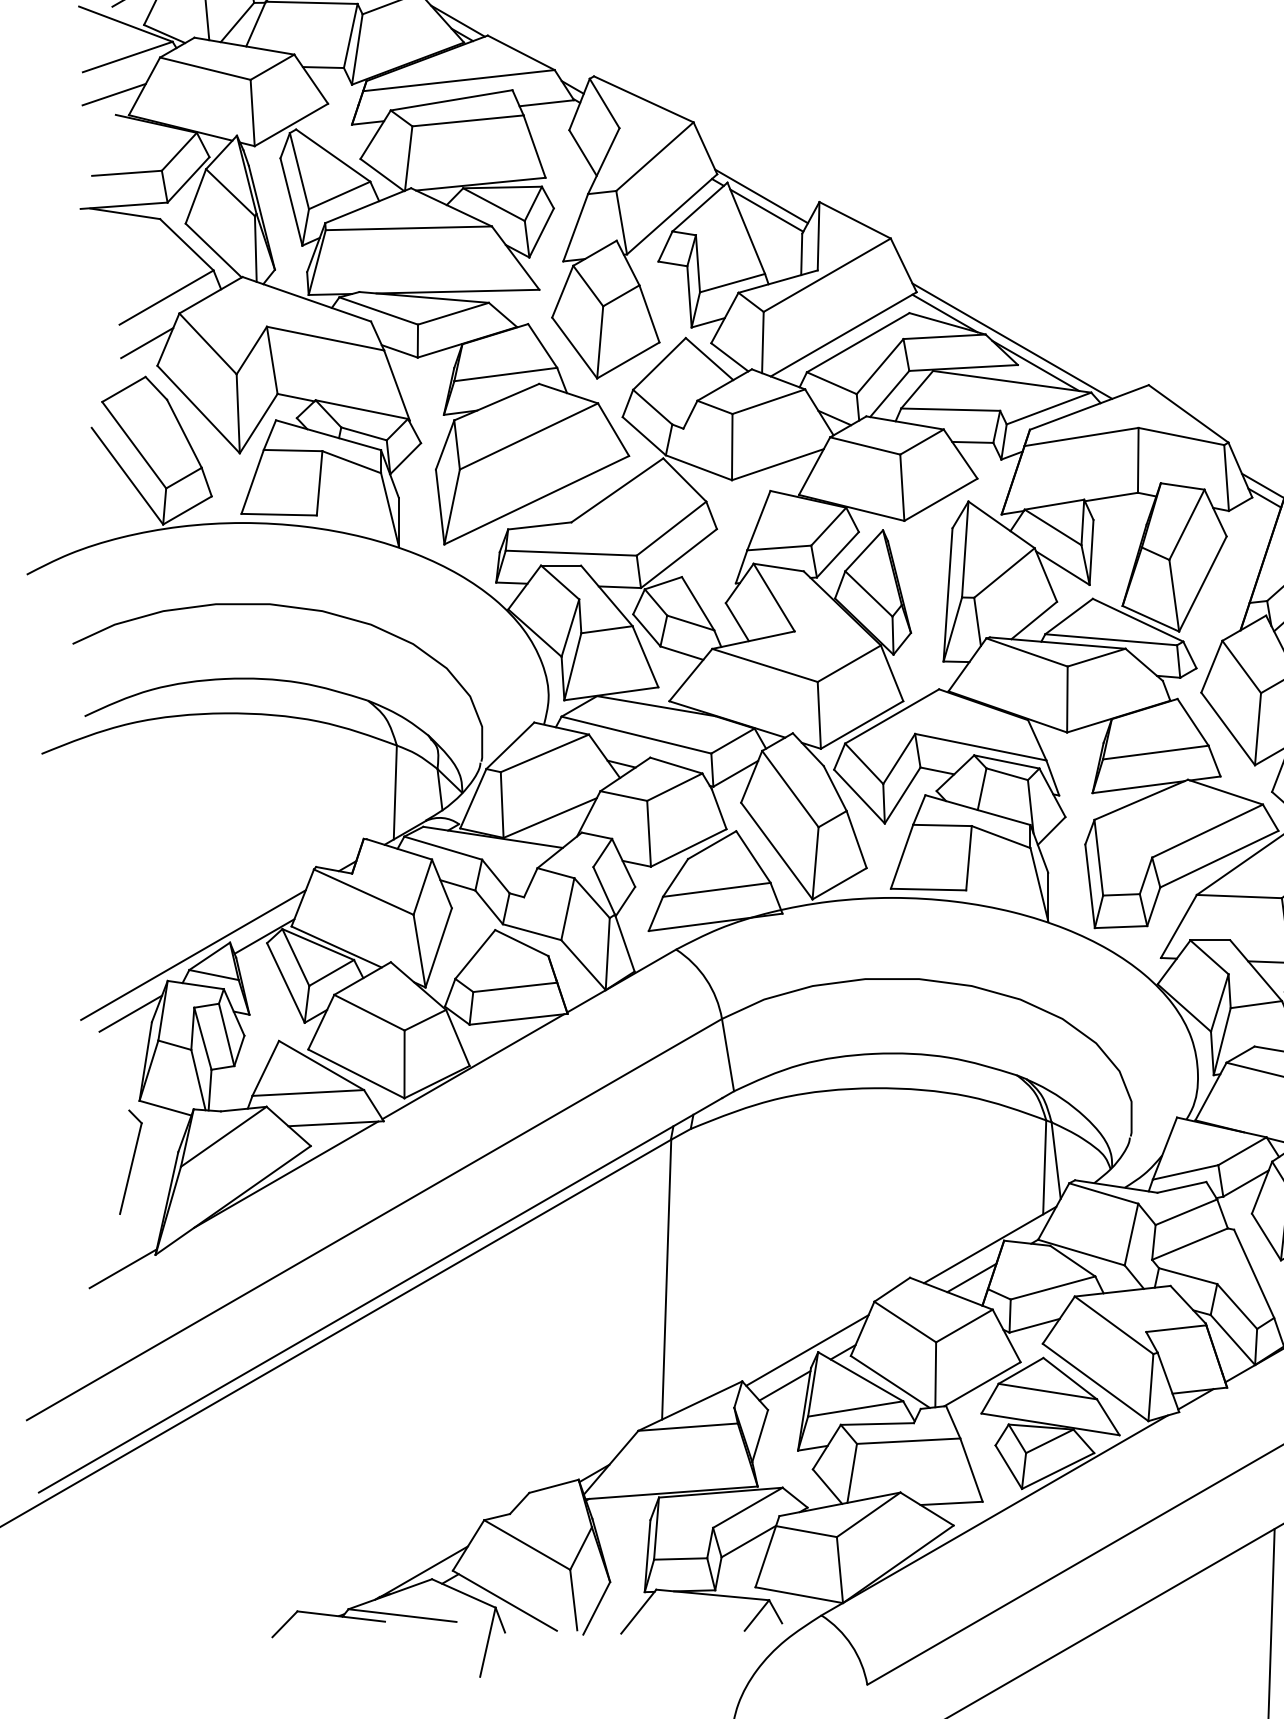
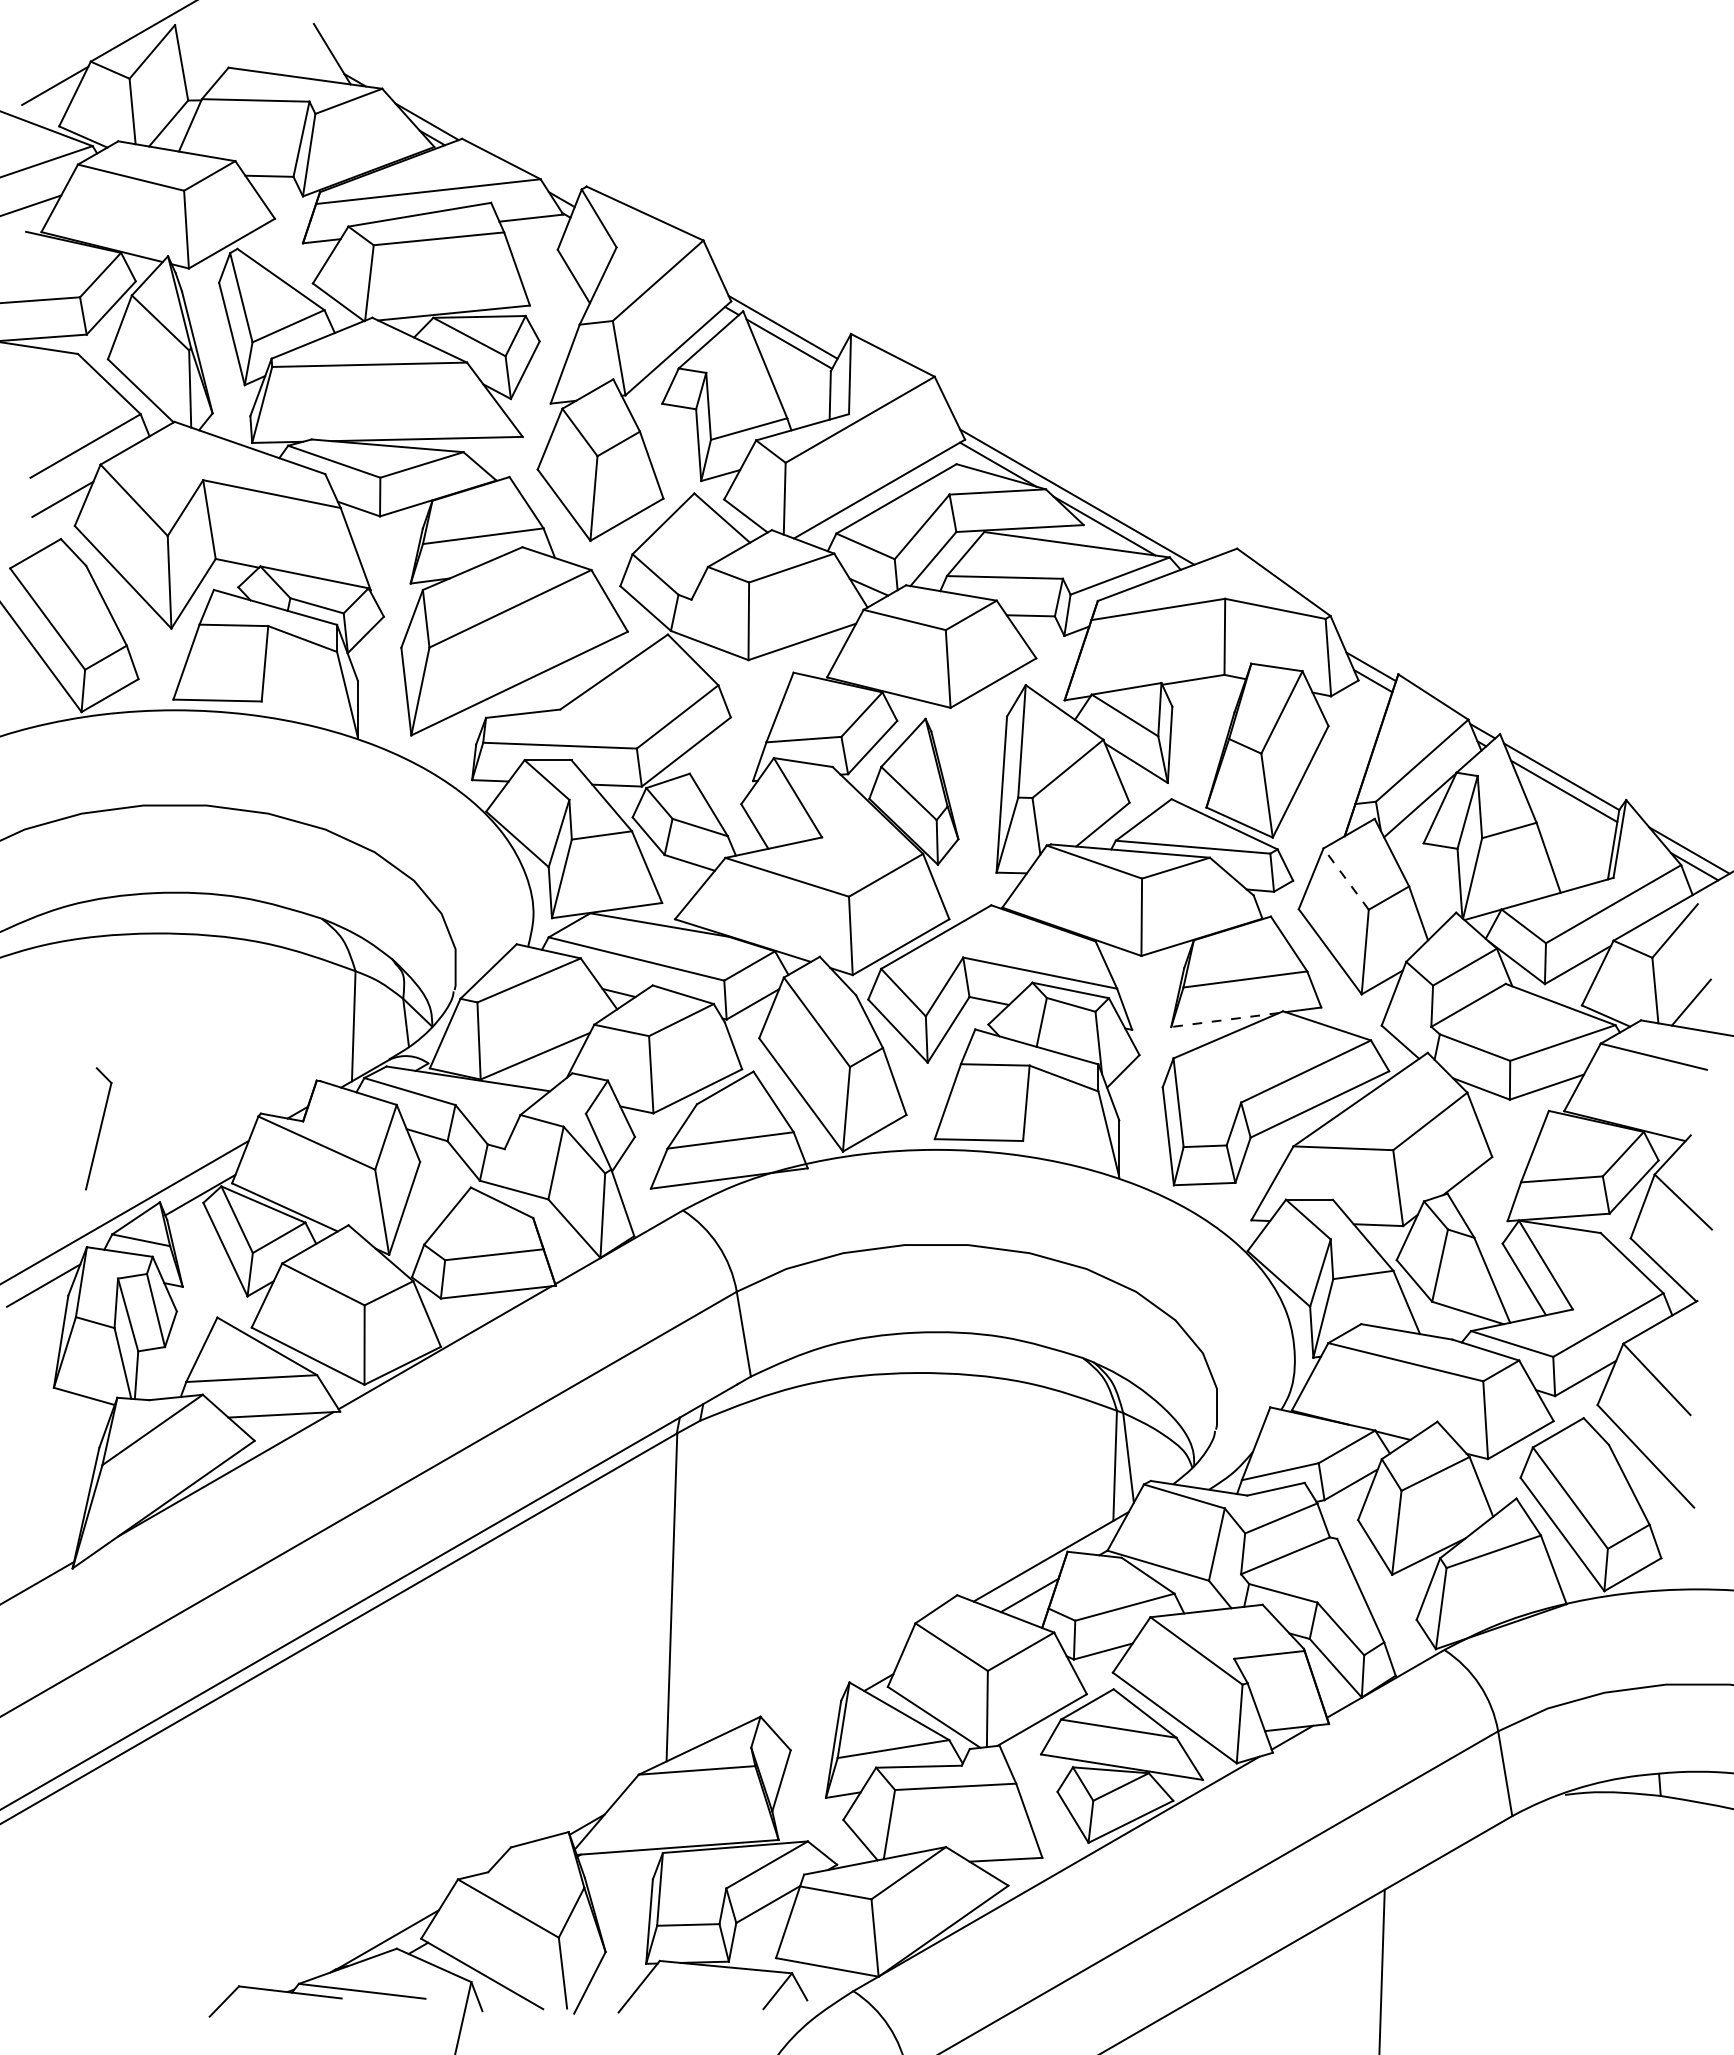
line: (1241, 666) -> (1345, 878), solid -> dashed
line: (1137, 787) -> (1224, 1020), solid -> dashed
part: (130, 1161) -> (98, 1128), moved
line: (807, 1350) -> (836, 1680), removed
line: (784, 1385) -> (810, 1721), removed

